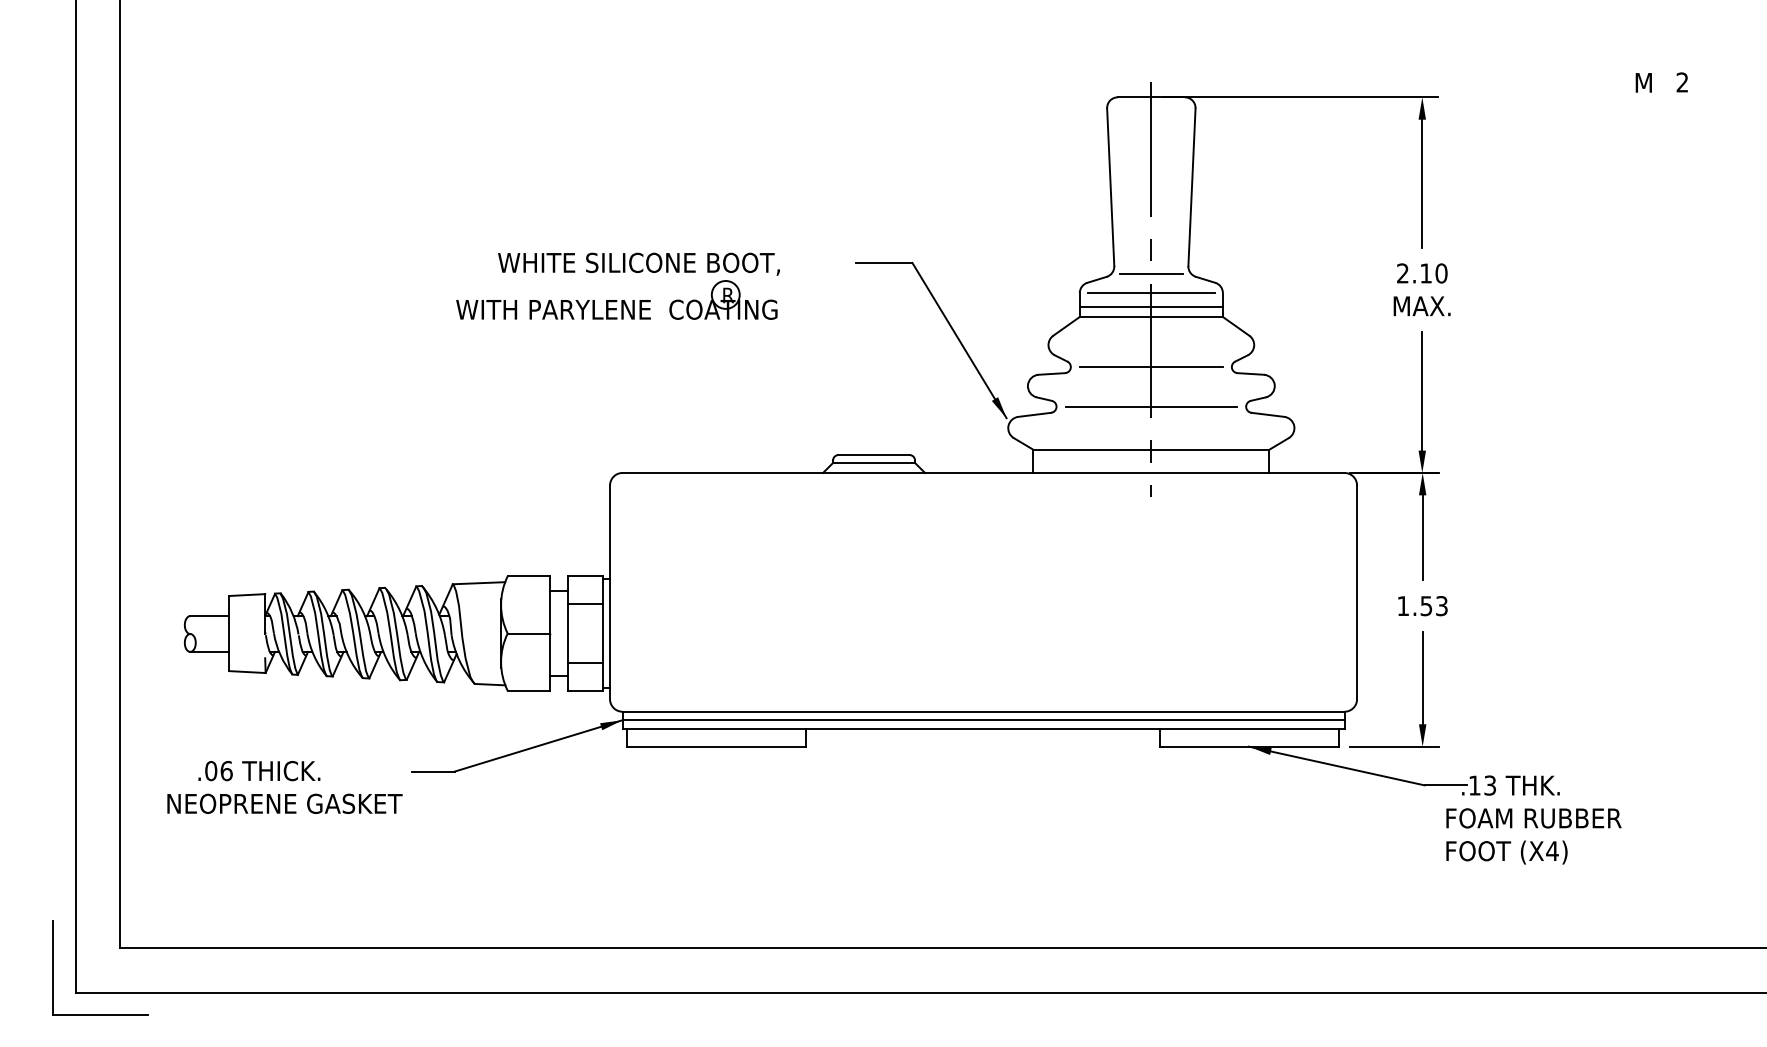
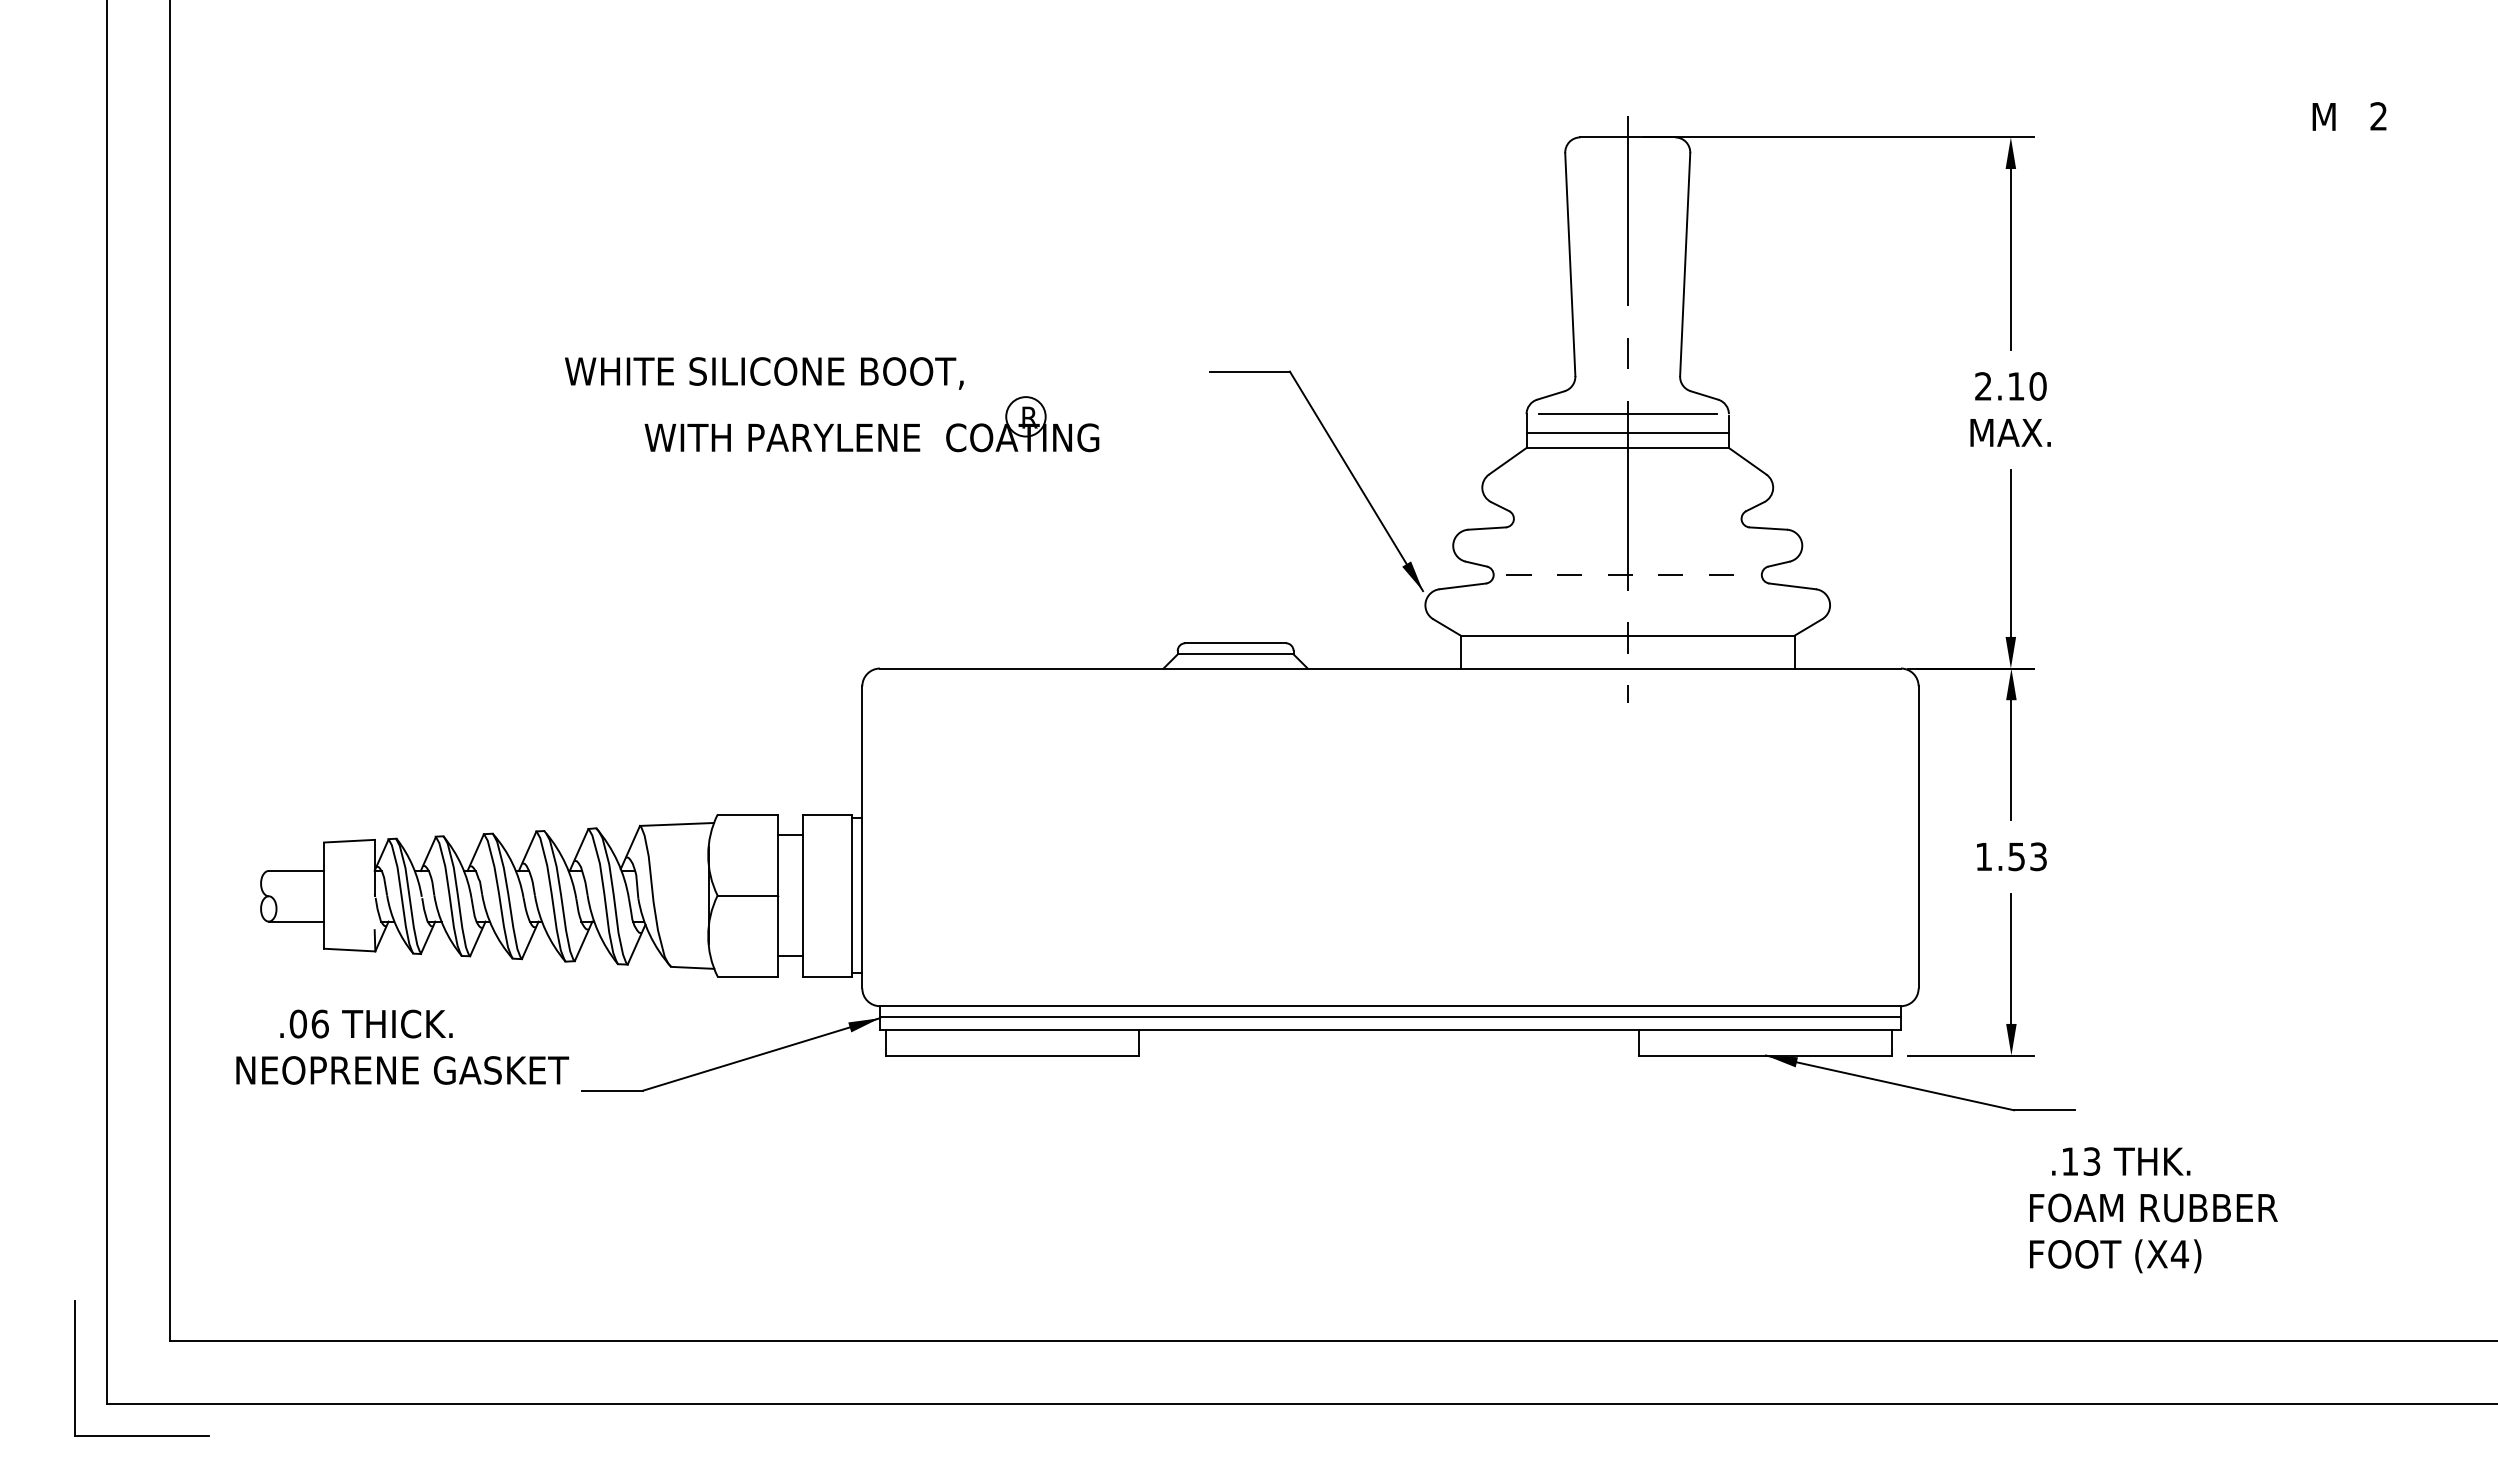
text: (639, 264) -> (764, 373), moved
line: (1151, 274) -> (1627, 387), removed
line: (1151, 366) -> (1627, 518), removed
line: (1151, 406) -> (1628, 574), solid -> dashed
line: (585, 603) -> (827, 853), removed
line: (585, 663) -> (827, 937), removed
text: (284, 786) -> (402, 1046), moved
text: (1533, 820) -> (2153, 1210), moved

